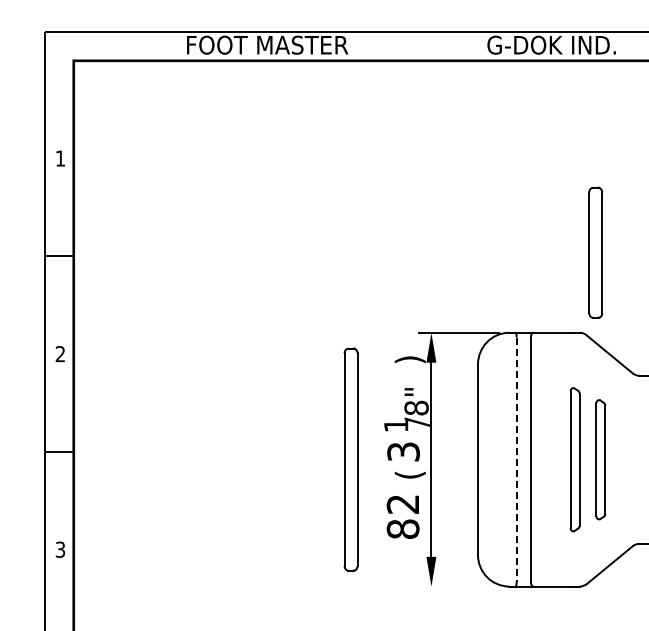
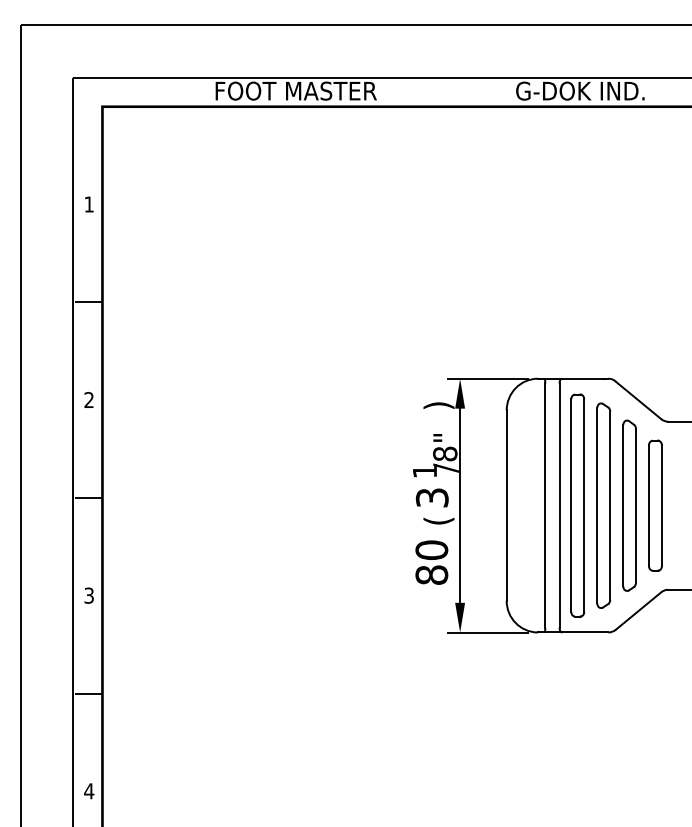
part: (595, 252) -> (655, 505), moved
part: (350, 459) -> (577, 505), moved
part: (574, 459) -> (603, 505), size x1.43
part: (600, 459) -> (629, 505), size x1.43
line: (516, 460) -> (545, 506), dashed -> solid
text: (402, 504) -> (431, 550), 82 -> 80
line: (458, 586) -> (487, 632), added

